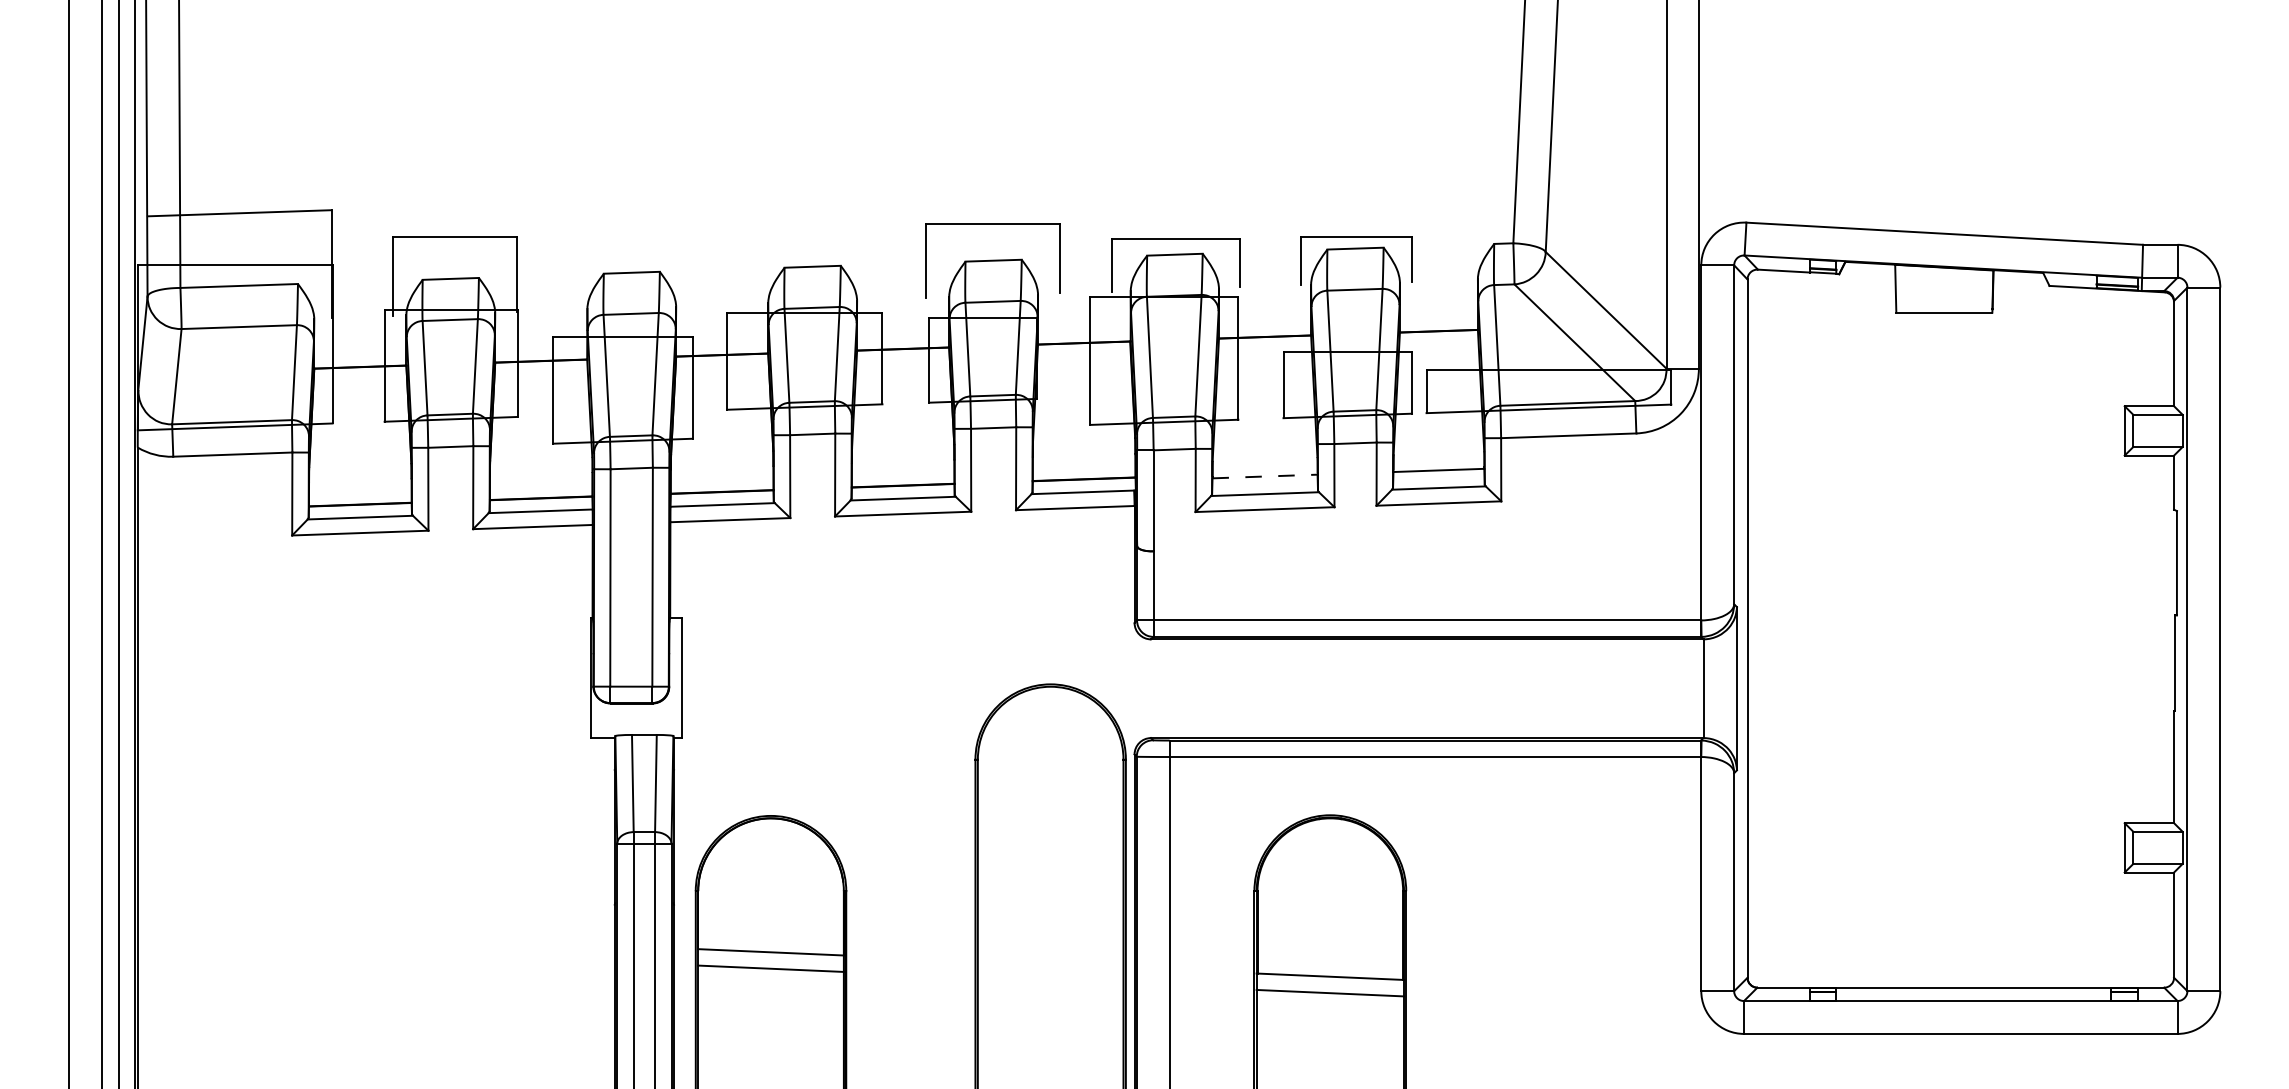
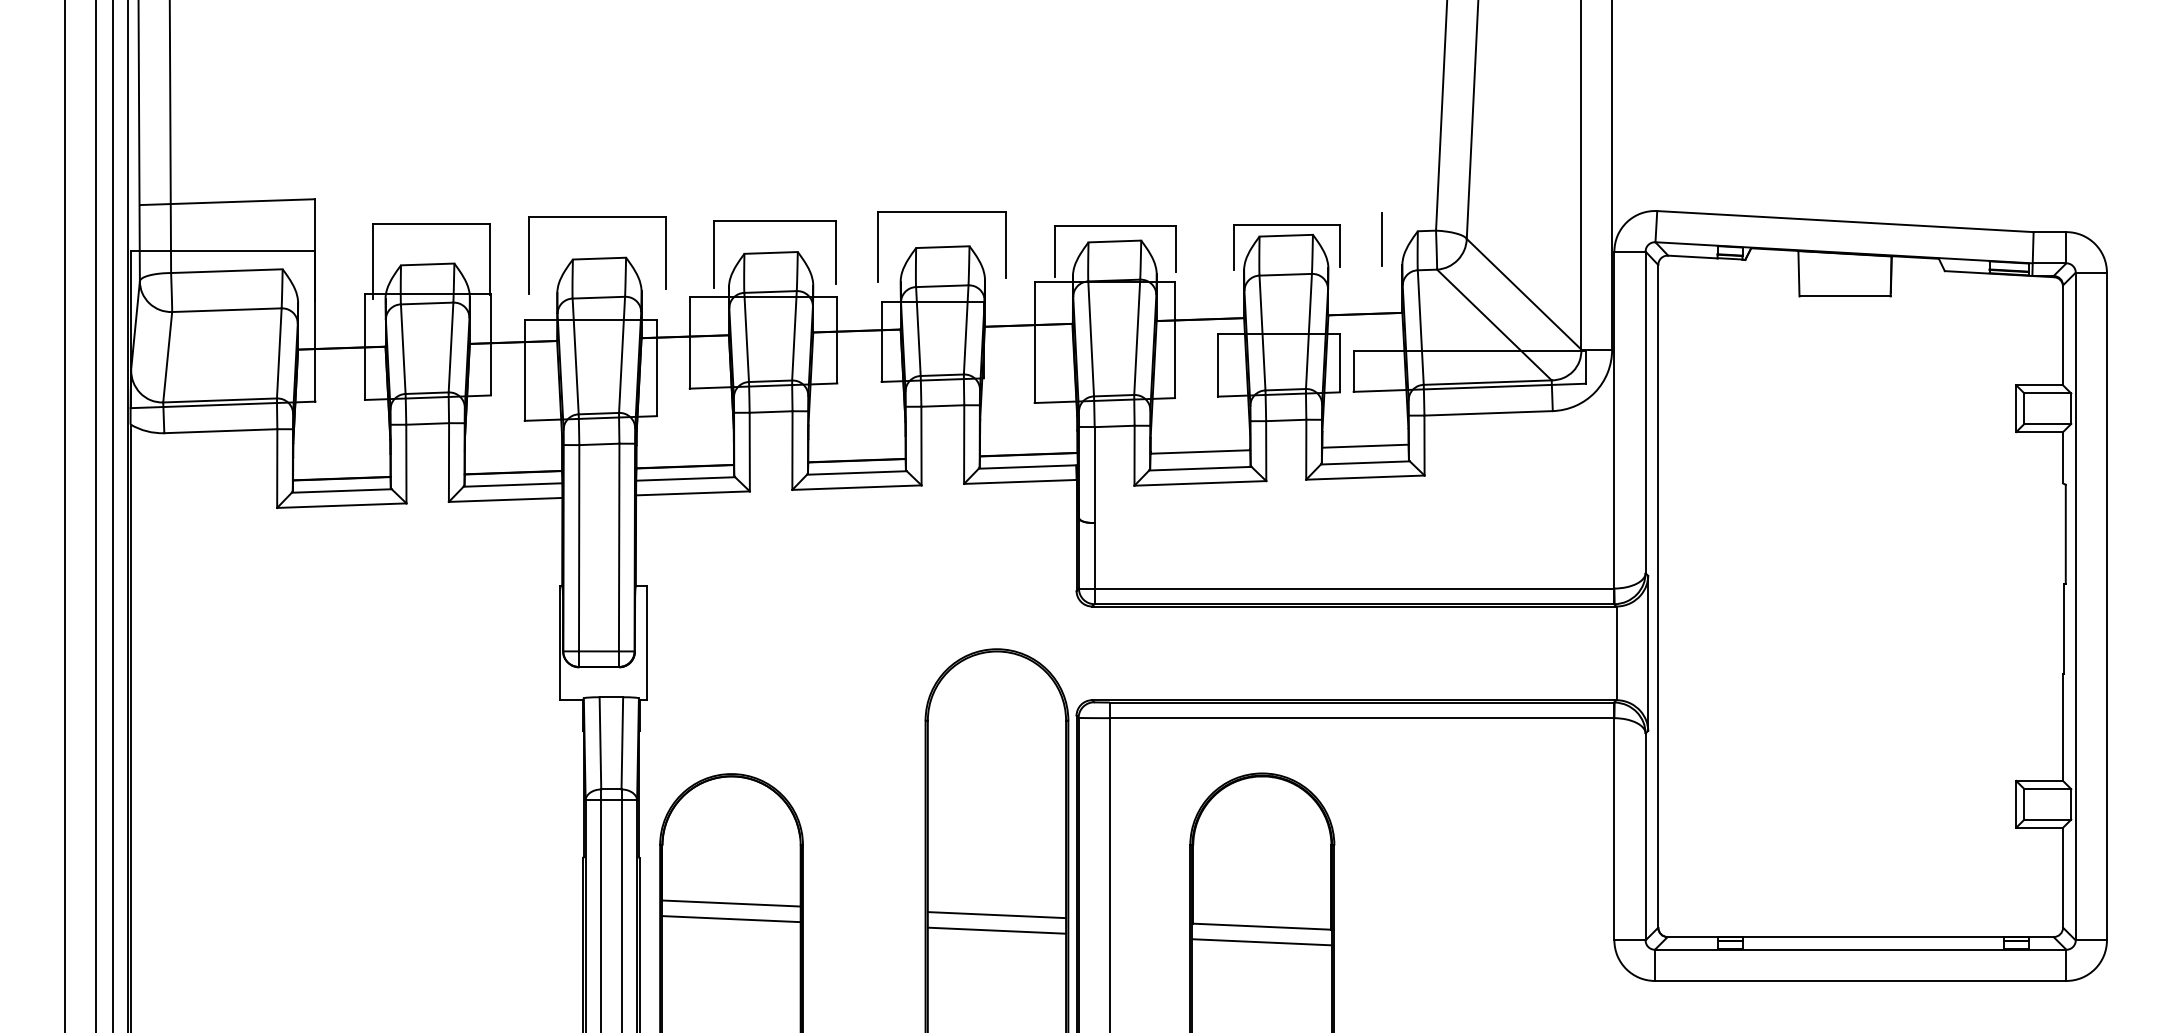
part: (629, 229) -> (597, 217), added
part: (816, 233) -> (774, 221), added
line: (1456, 252) -> (1382, 239), added
line: (1265, 476) -> (1200, 451), dashed -> solid
line: (1050, 964) -> (996, 915), added
line: (1050, 980) -> (996, 930), added

